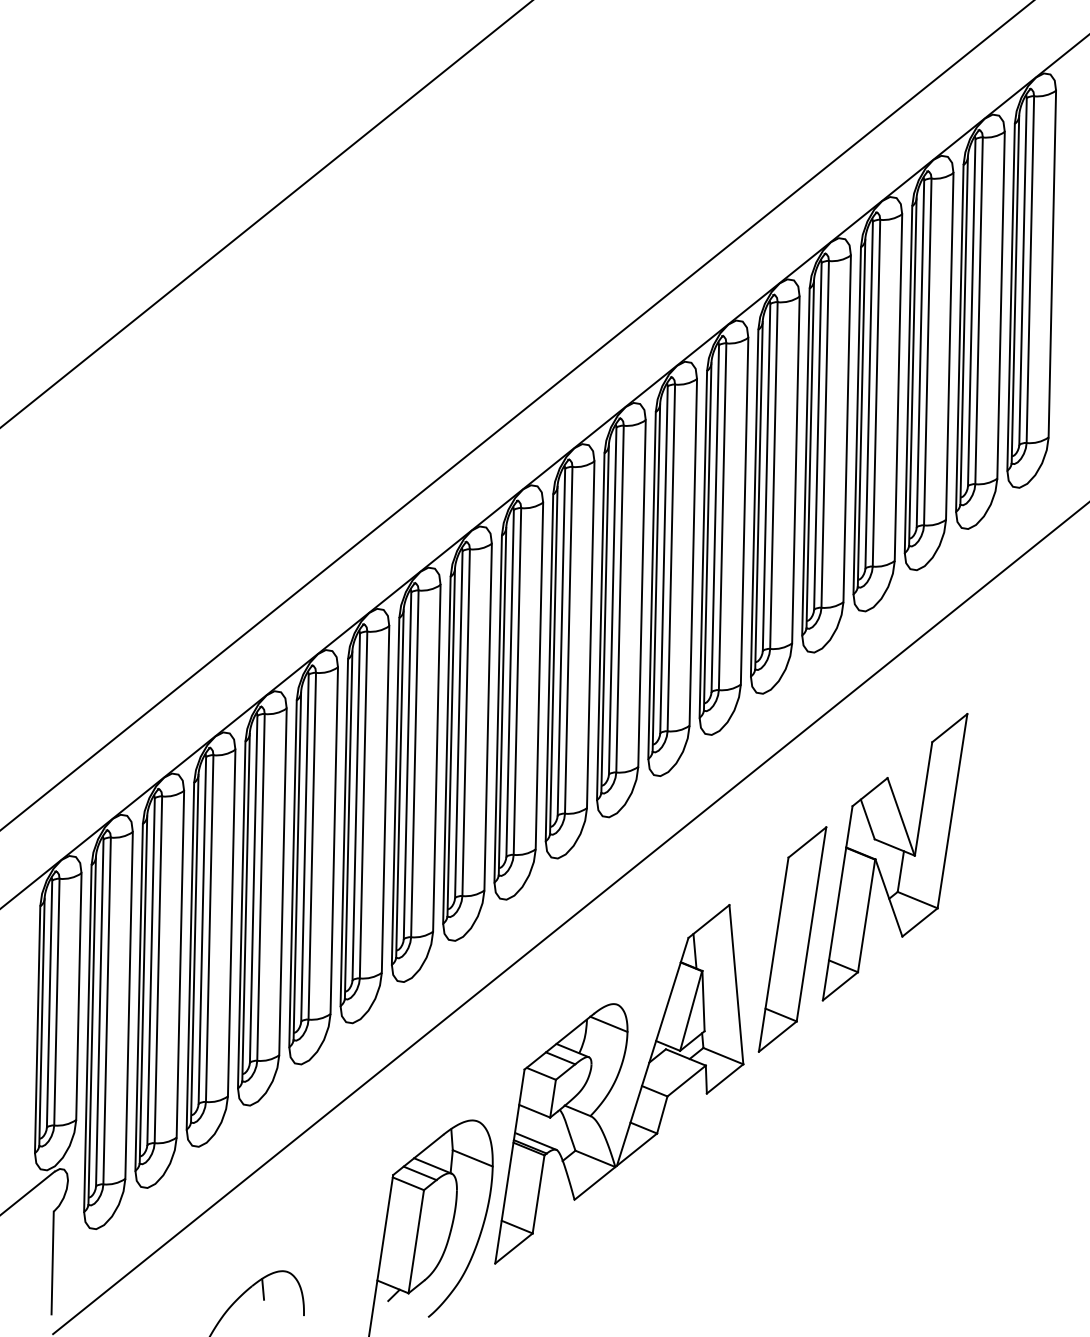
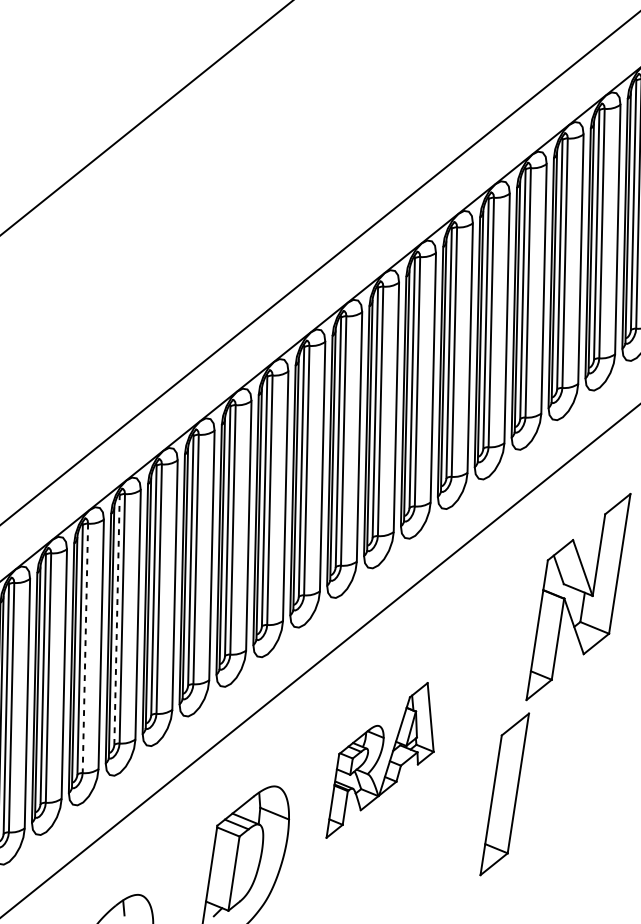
line: (253, 888) -> (116, 619), solid -> dashed
line: (209, 929) -> (85, 649), solid -> dashed
part: (792, 939) -> (504, 794), moved
part: (619, 1084) -> (380, 760), size x0.6

